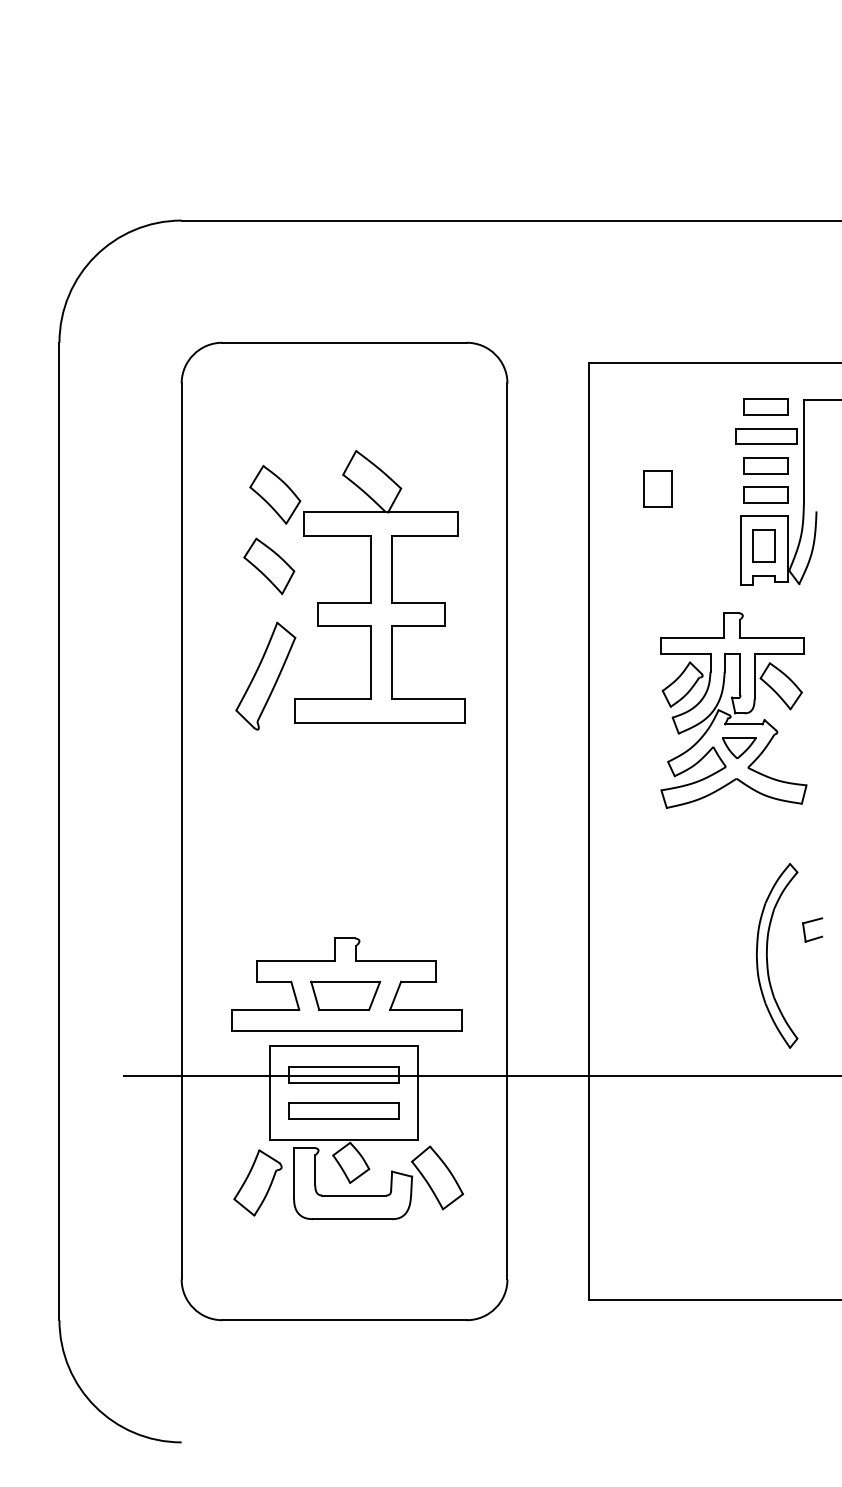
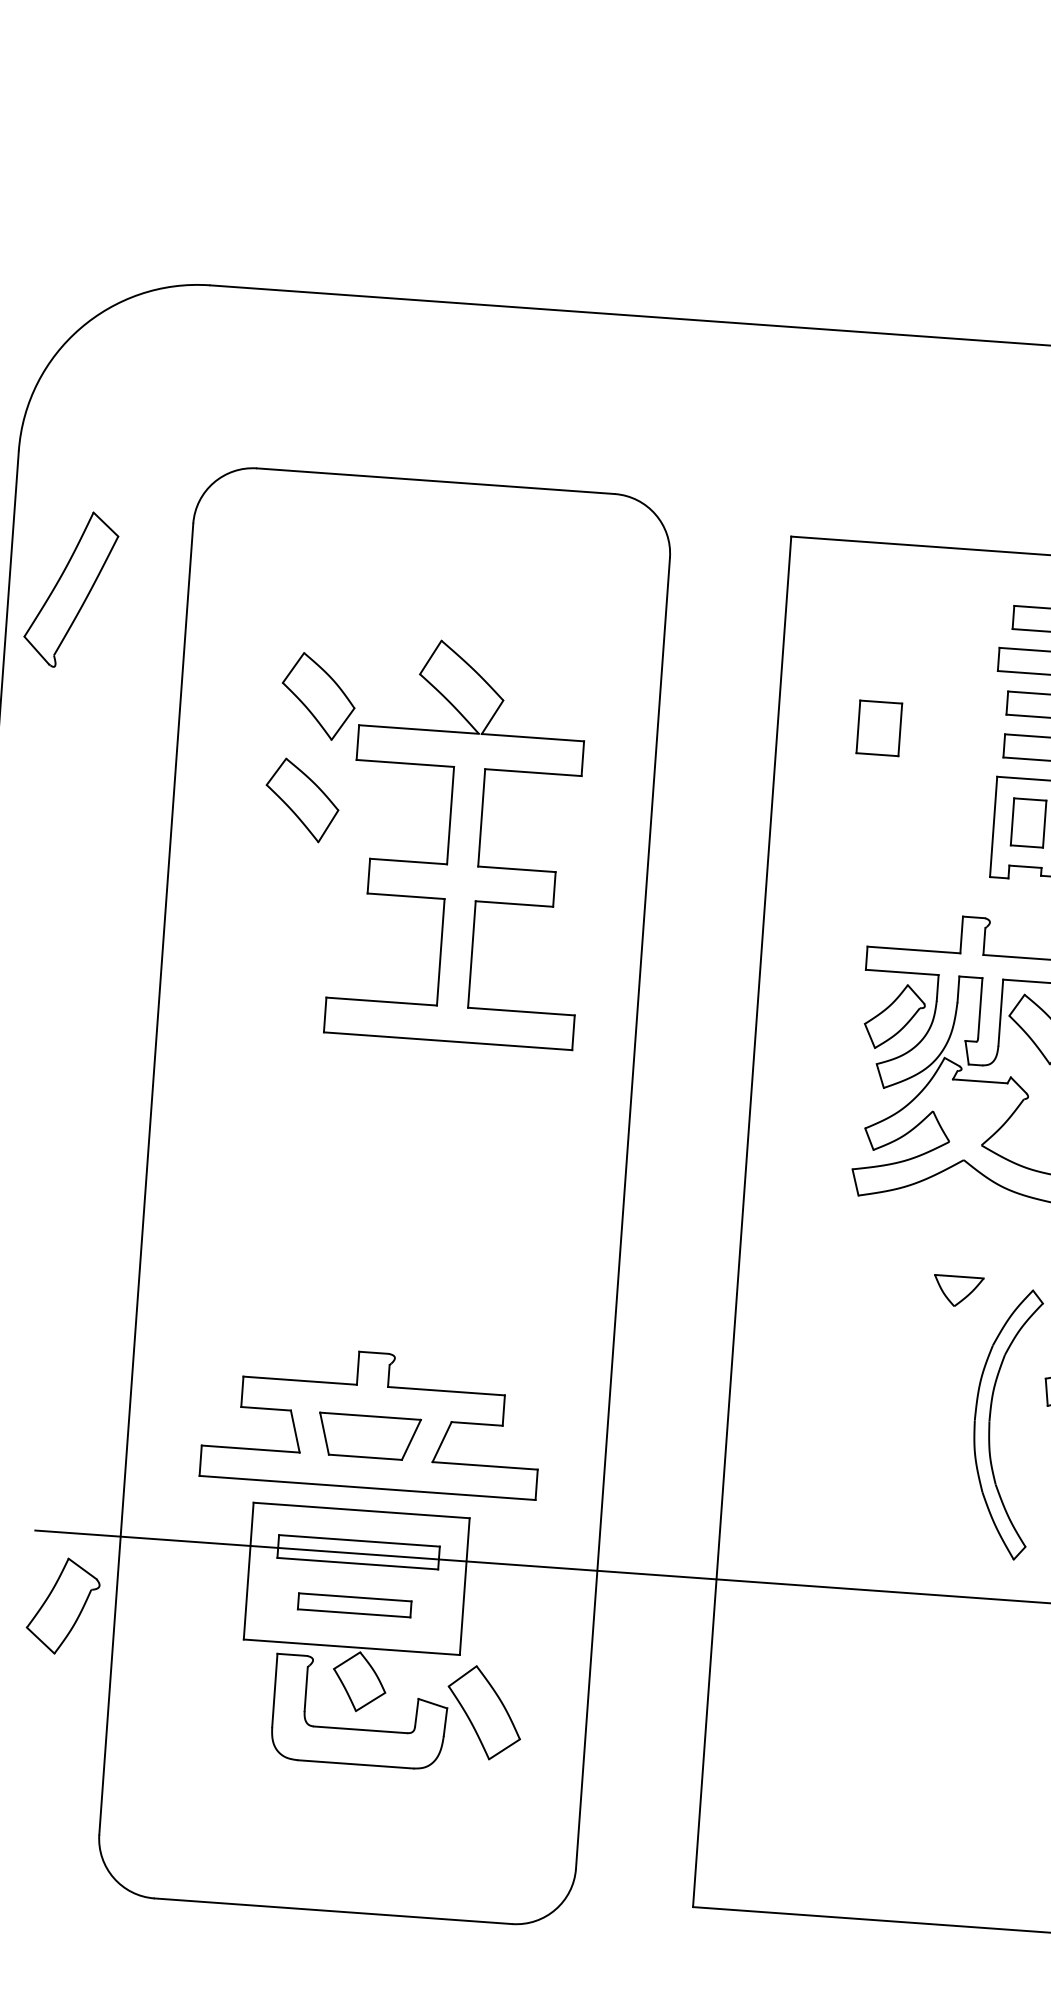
part: (265, 675) -> (70, 588), moved
part: (739, 747) -> (958, 1290), moved
part: (343, 1110) -> (353, 1604), size x0.7
part: (257, 1182) -> (62, 1605), moved

